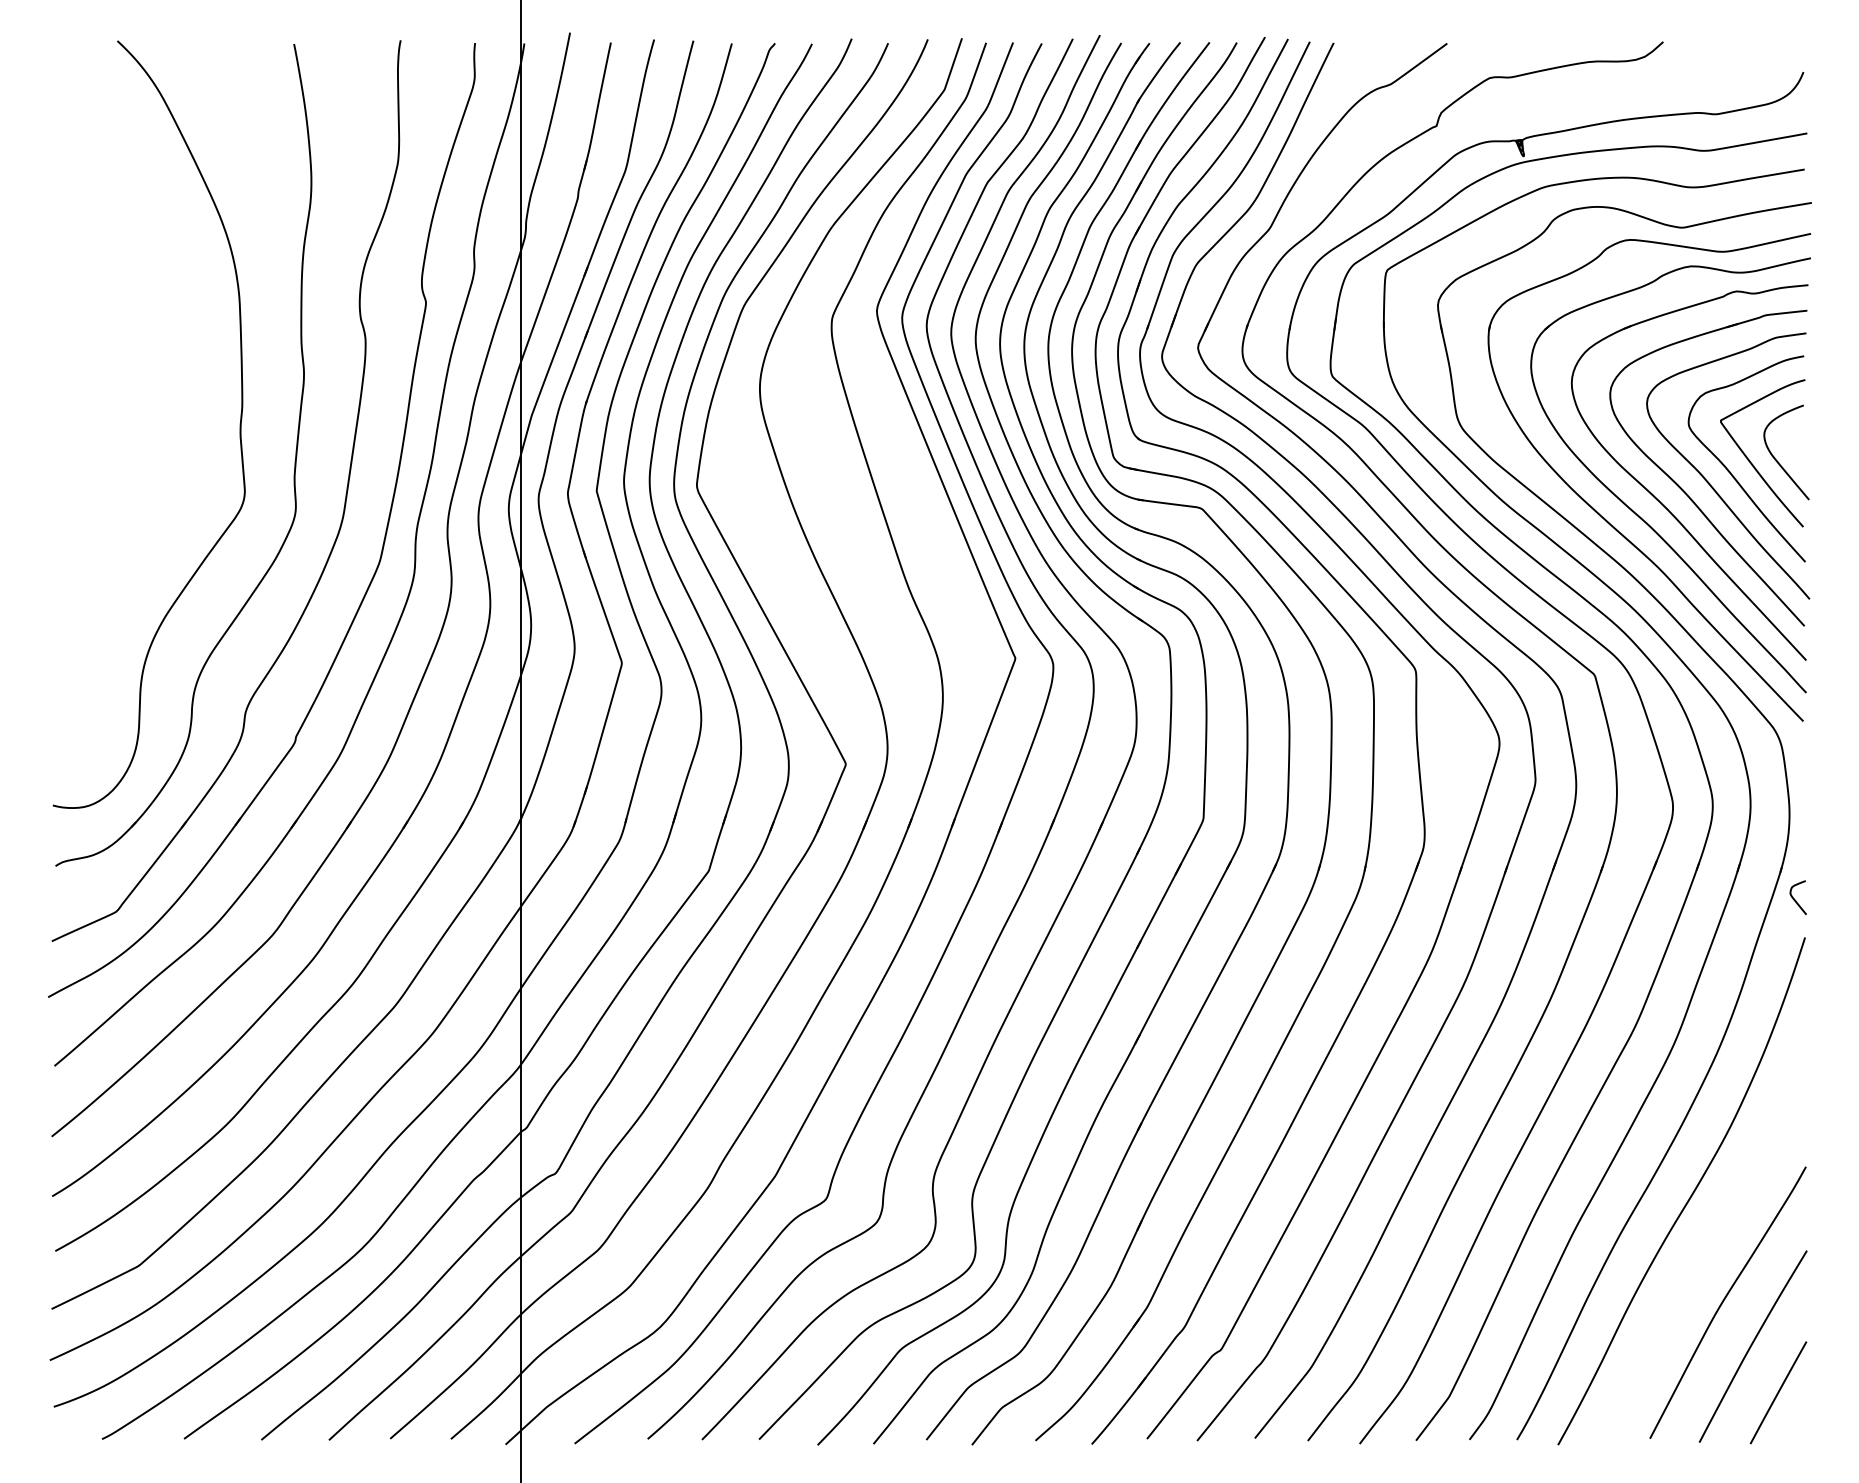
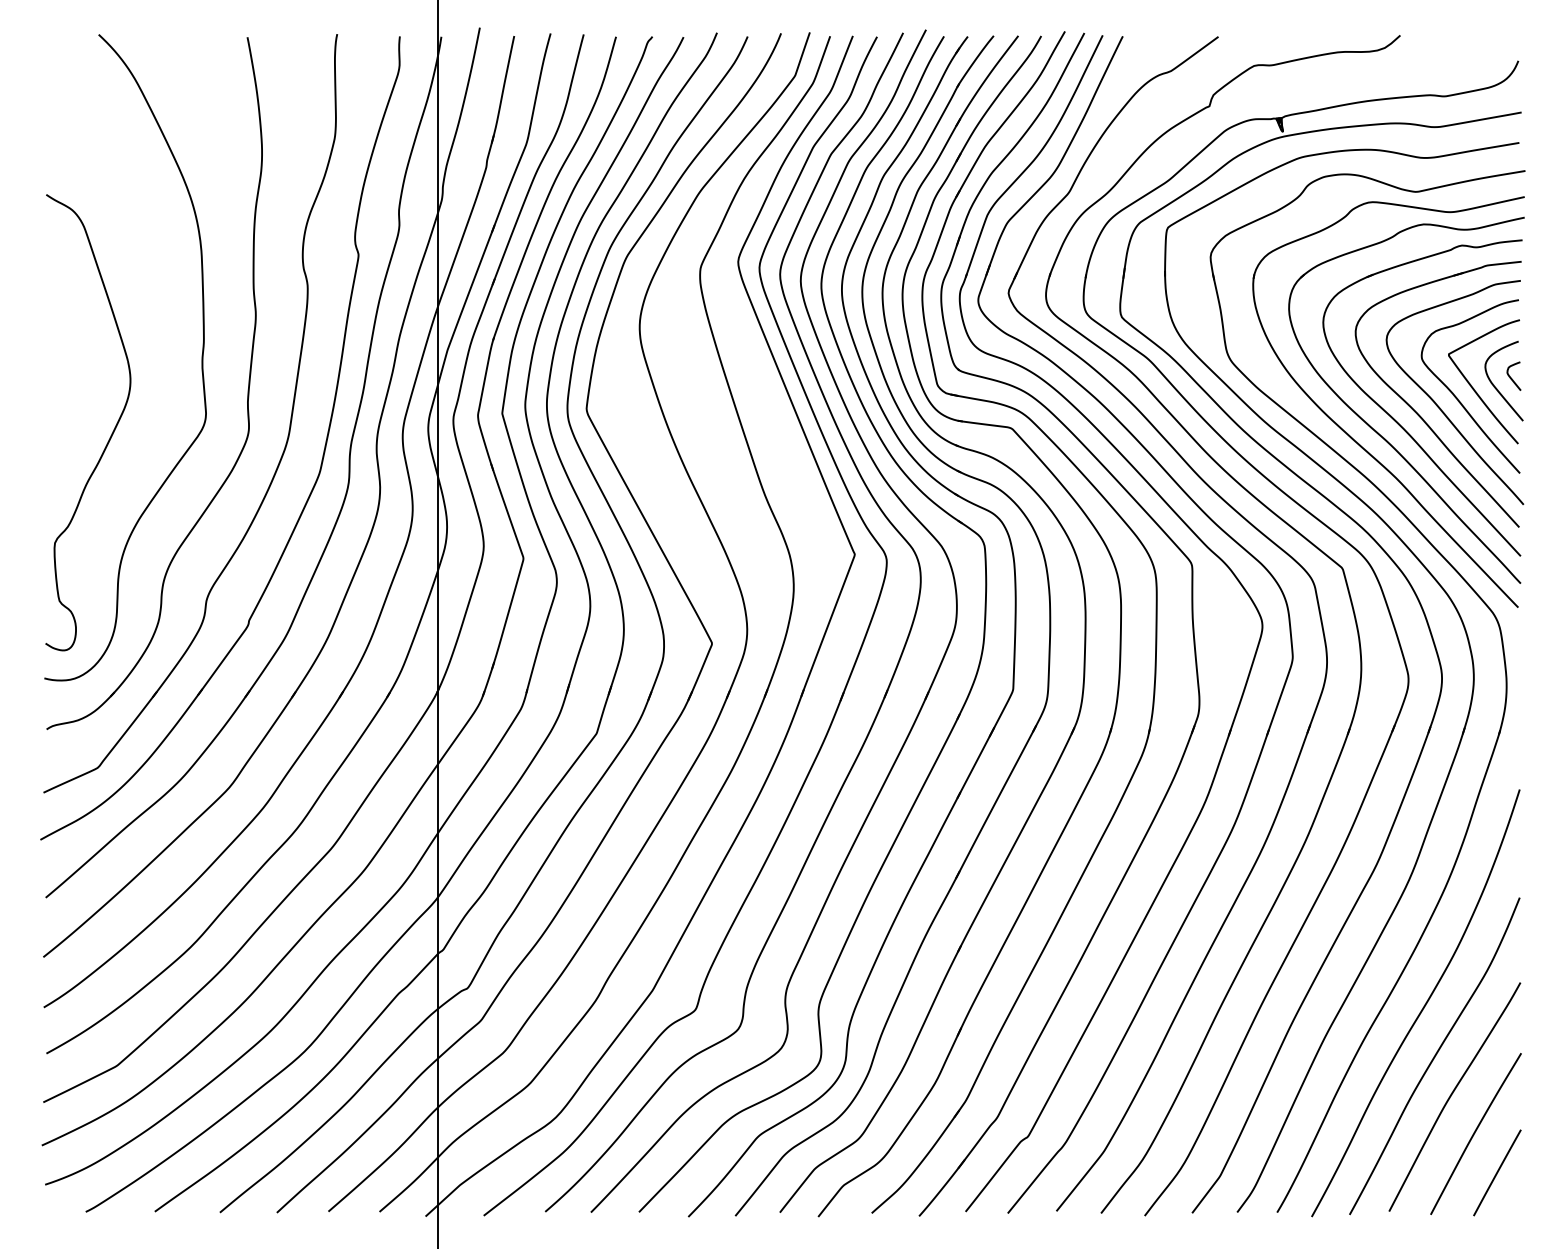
part: (132, 515) -> (111, 434), added
curve: (1795, 899) -> (1511, 377), moved
curve: (1703, 1253) -> (1434, 1055), added

